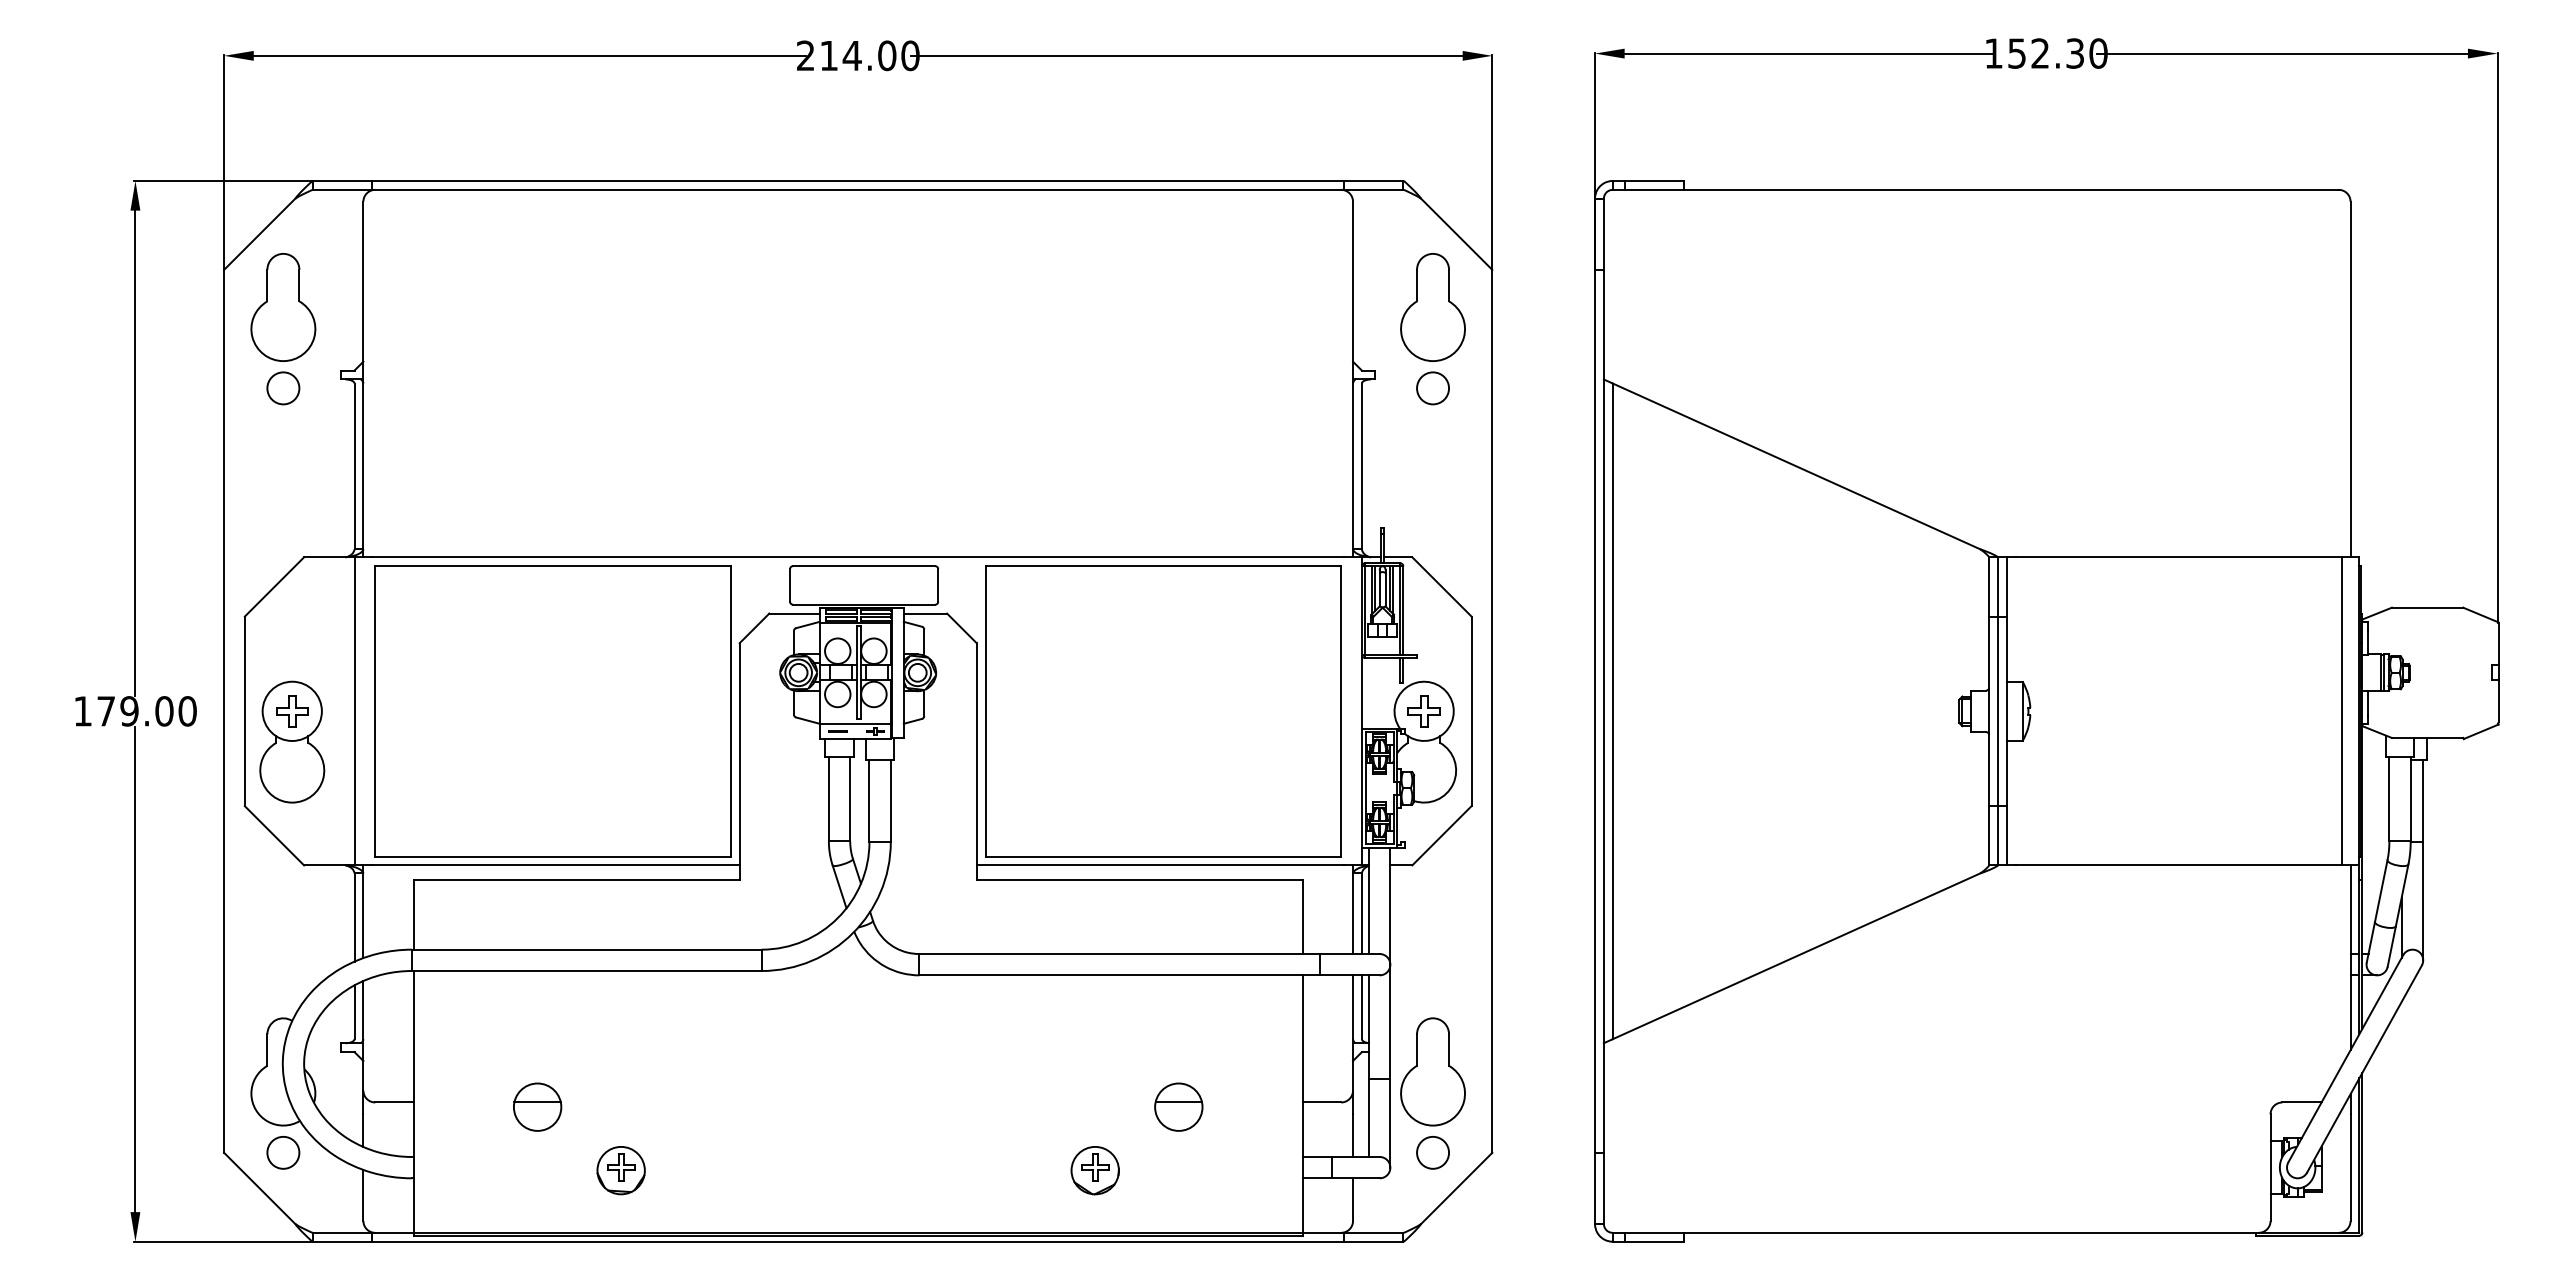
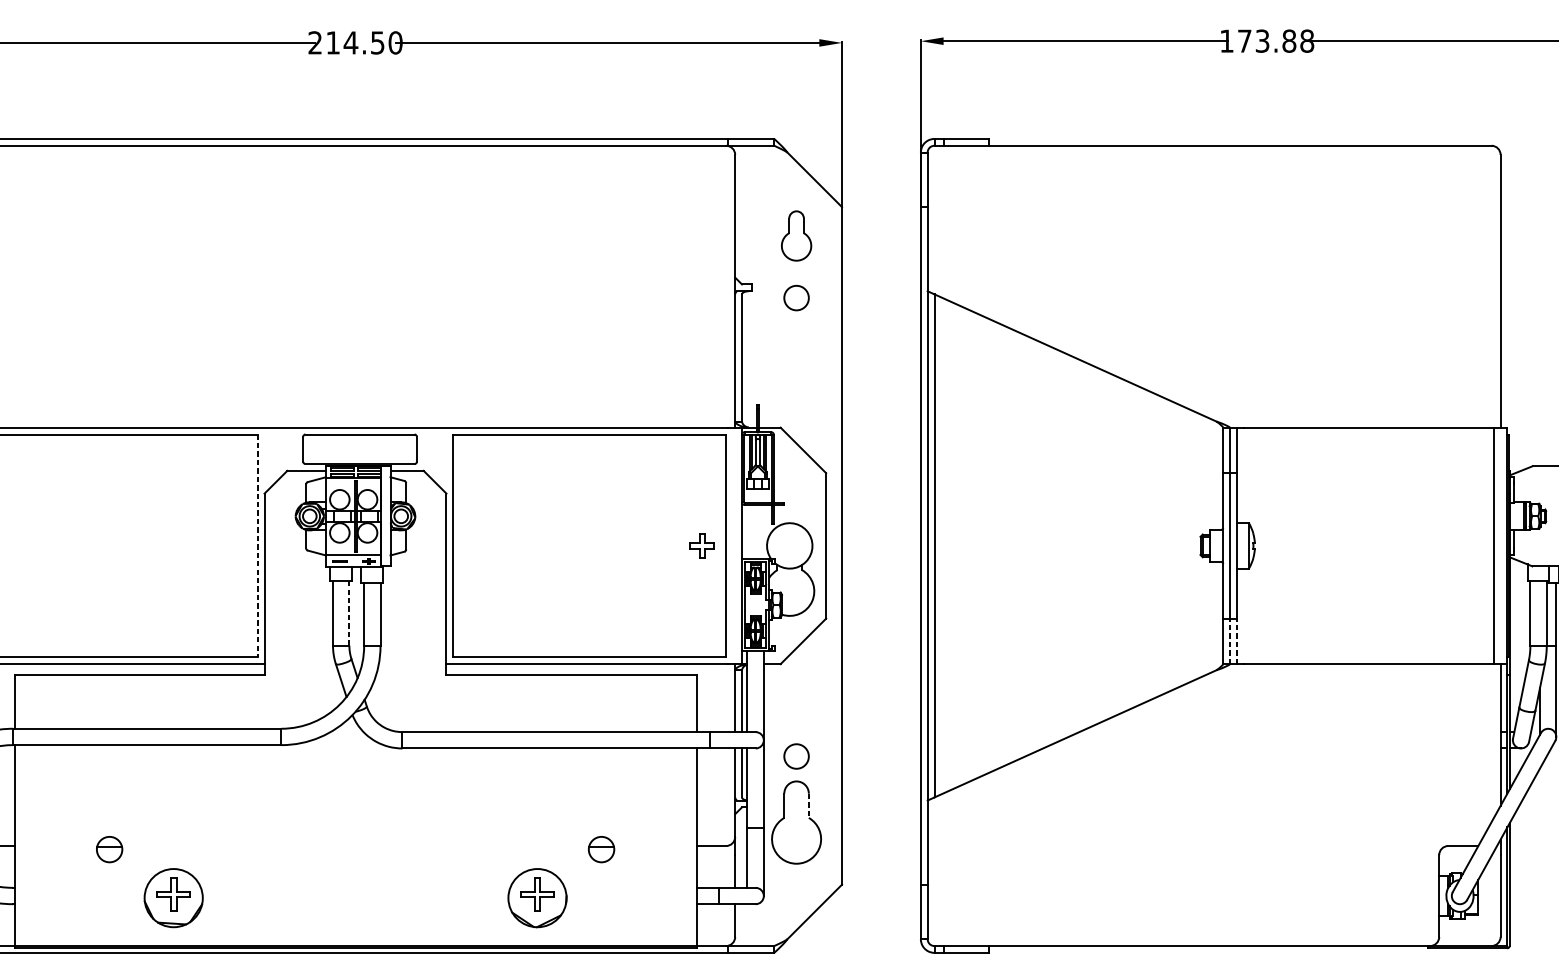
text: (2057, 53) -> (1275, 41), 152.30 -> 173.88
text: (887, 55) -> (377, 42), 214.00 -> 214.50
part: (1432, 307) -> (796, 236), size x0.6
line: (730, 711) -> (257, 546), solid -> dashed
part: (1423, 711) -> (701, 546), moved
line: (850, 798) -> (349, 612), solid -> dashed
line: (1997, 835) -> (1229, 641), solid -> dashed
line: (2006, 835) -> (1236, 641), solid -> dashed
line: (1449, 1050) -> (809, 806), solid -> dashed
part: (537, 1106) -> (109, 849), size x0.7
part: (1178, 1106) -> (601, 849), size x0.7
circle: (1432, 1152) -> (796, 756), moved
part: (620, 1170) -> (173, 898), size x1.6
part: (1094, 1170) -> (536, 898), size x1.6

